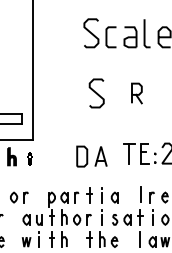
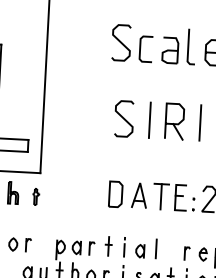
line: (117, 93) -> (150, 120), added
part: (136, 93) -> (174, 121), size x1.43
line: (157, 93) -> (200, 123), added
part: (91, 156) -> (127, 194), moved
line: (140, 194) -> (156, 249), moved

